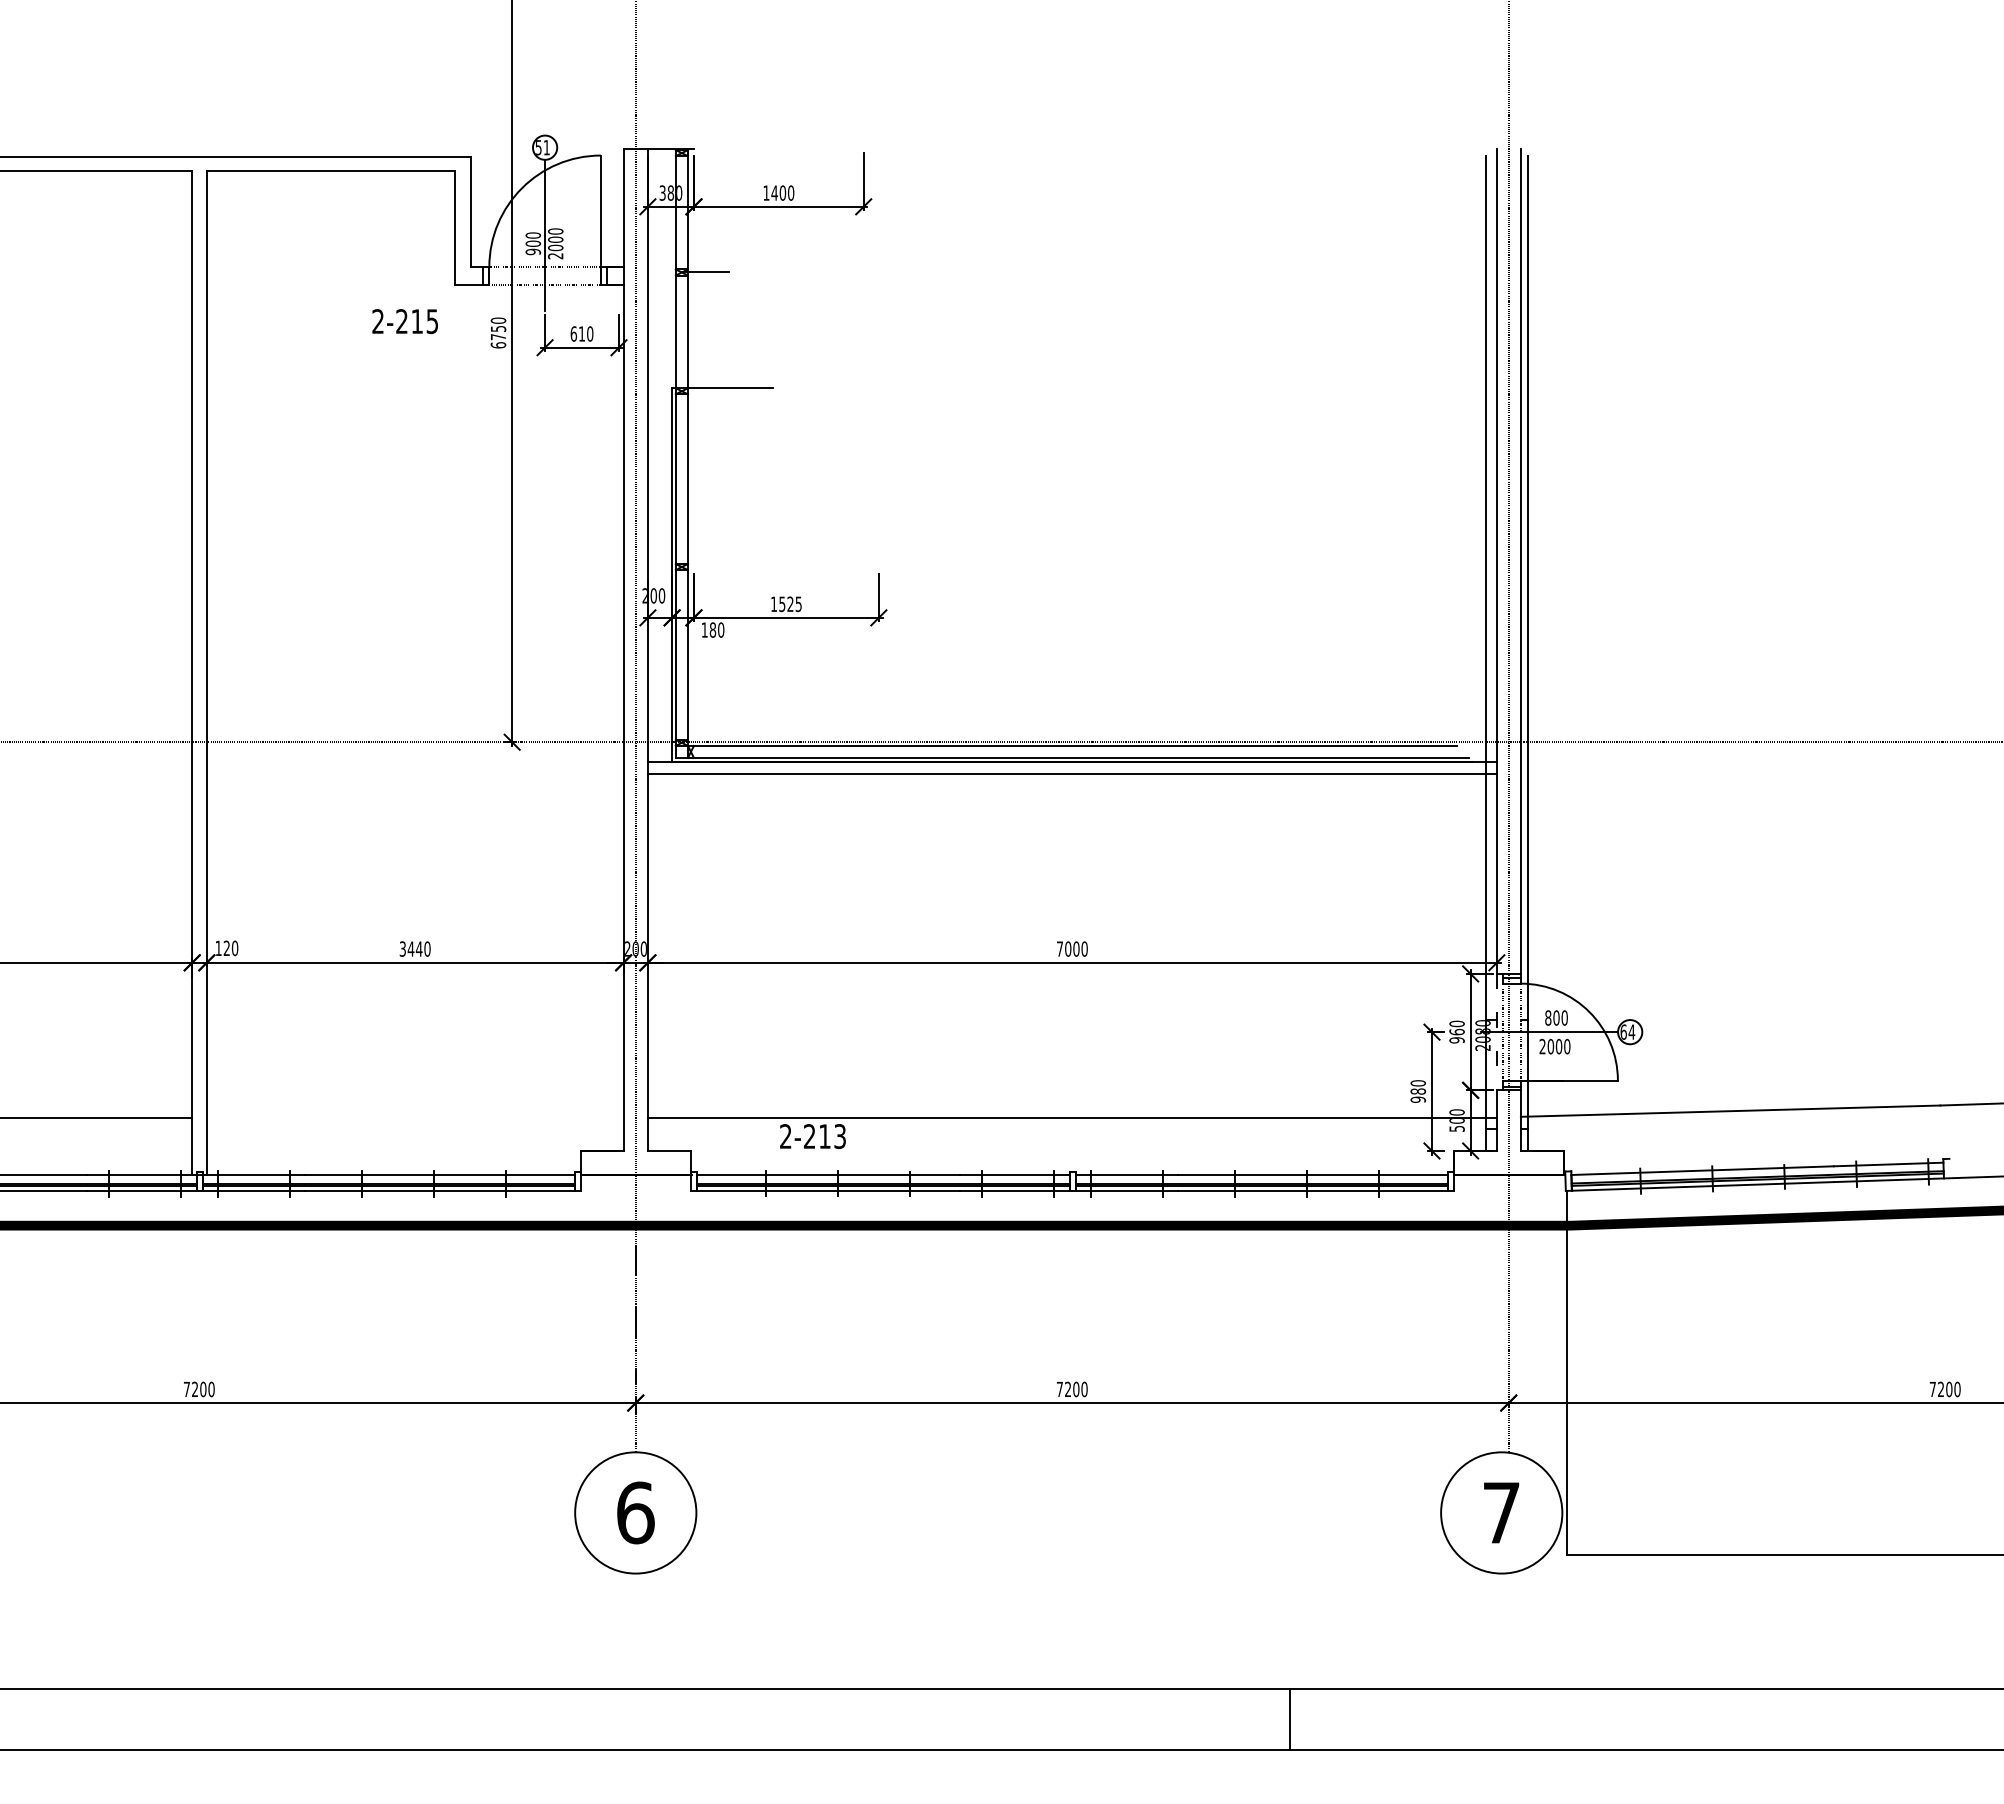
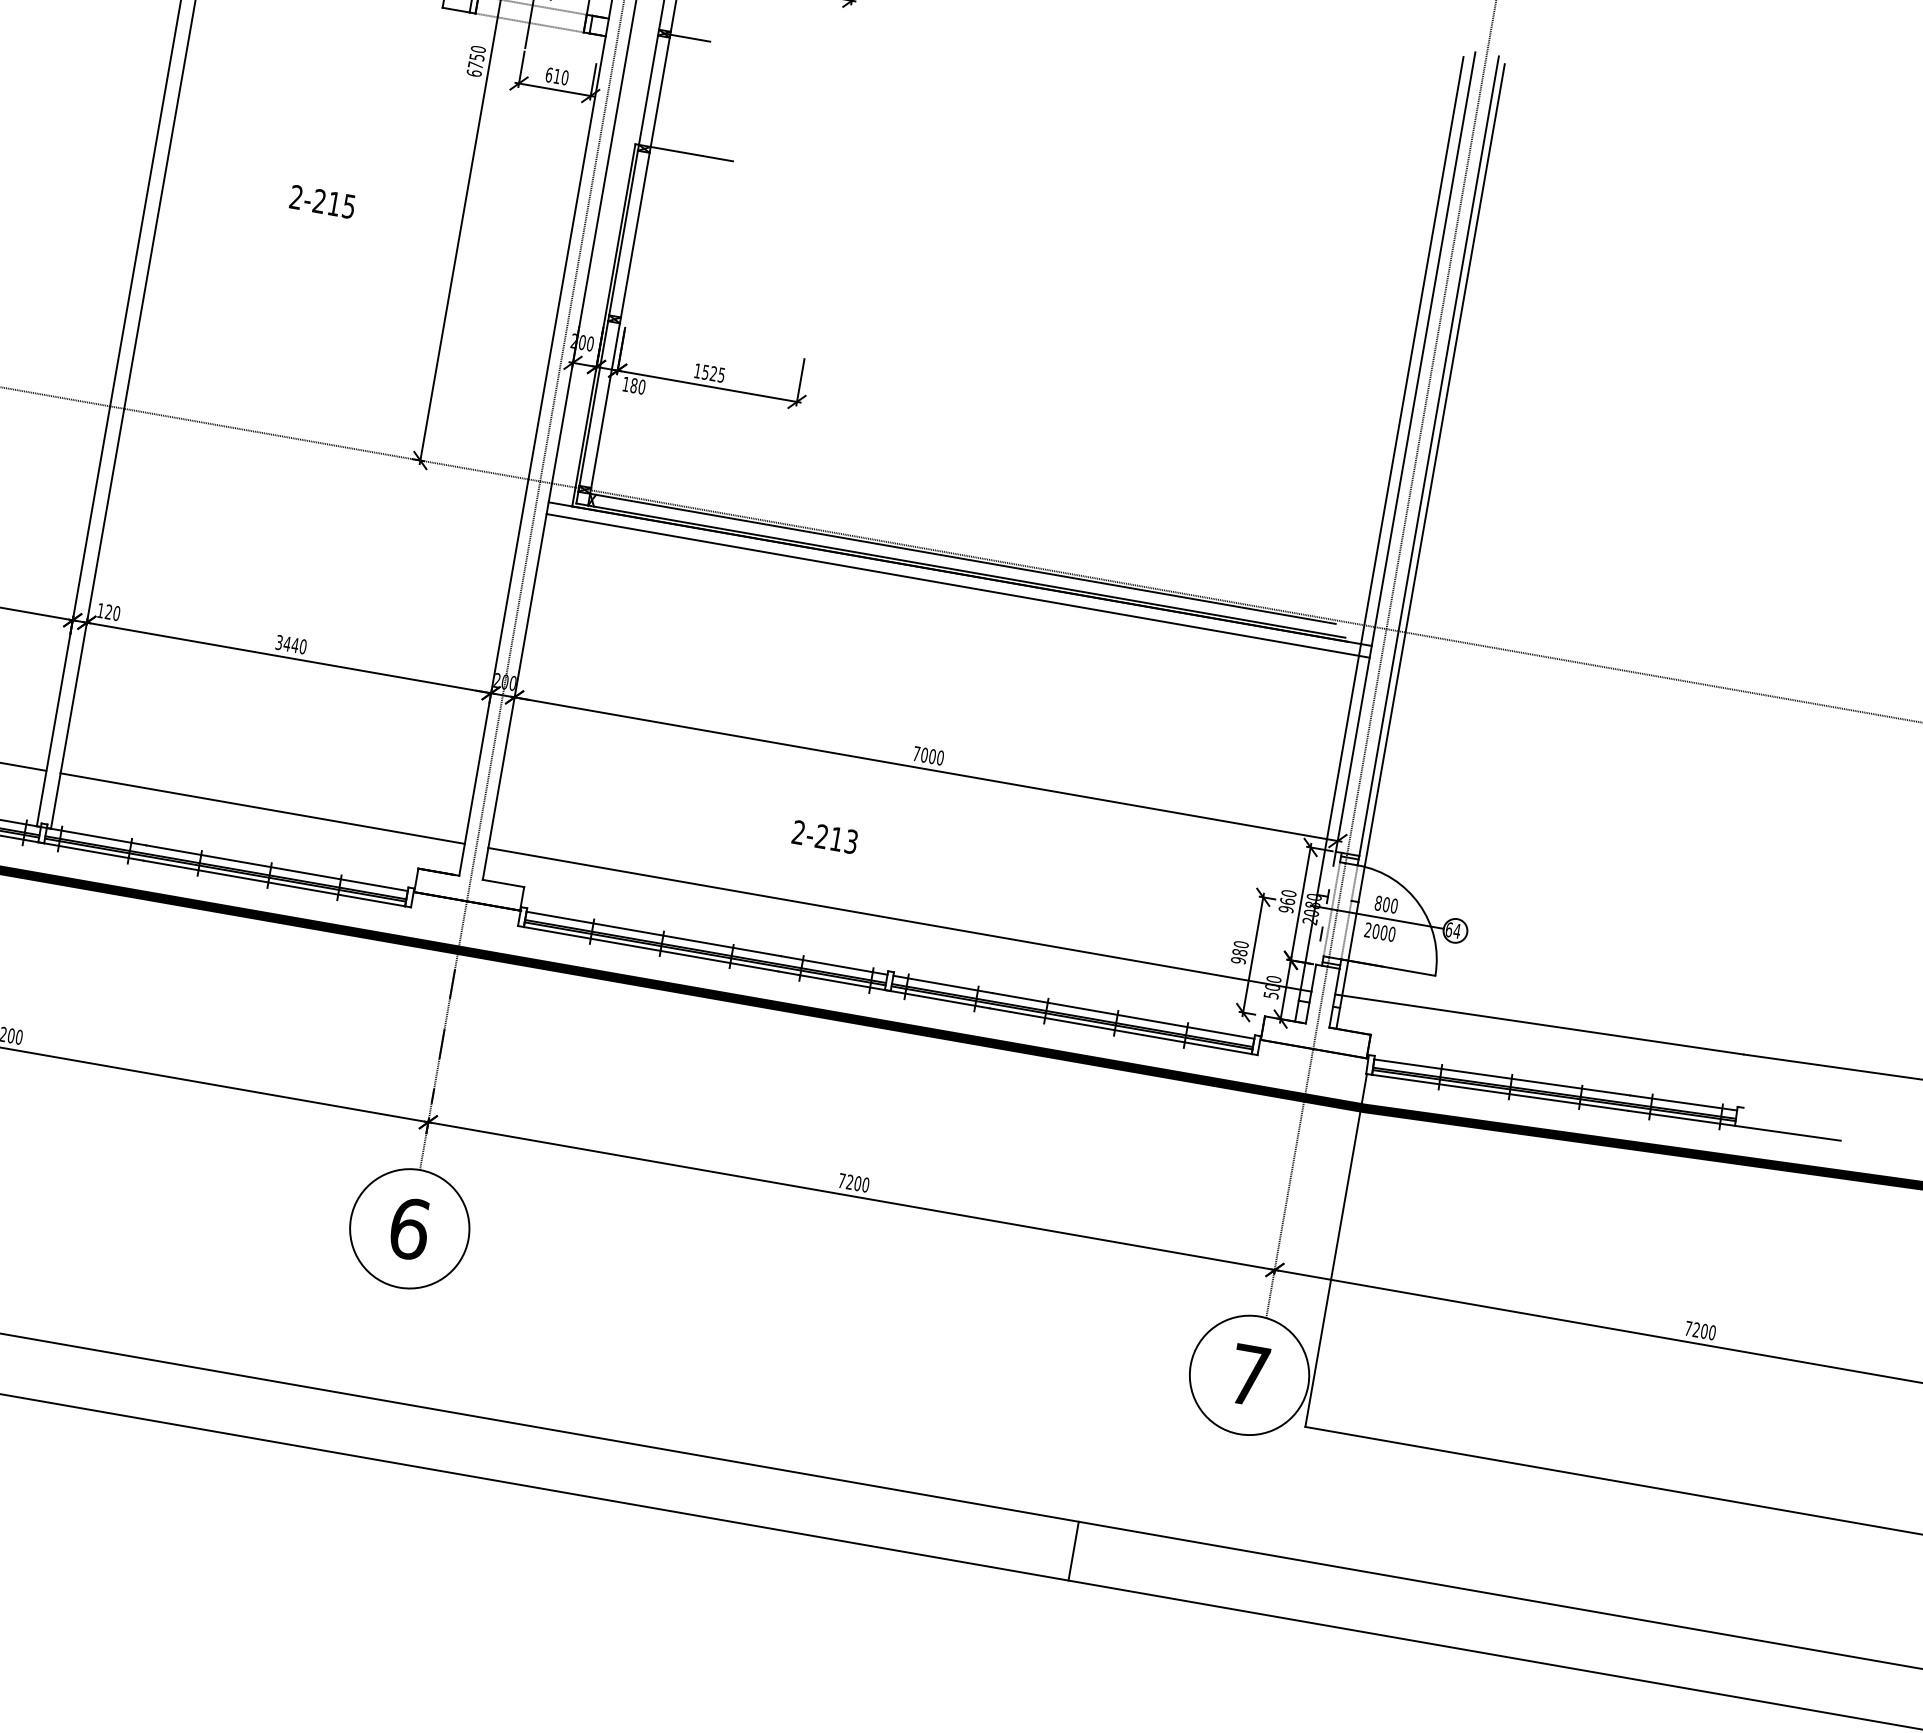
text: (404, 321) -> (321, 201), moved
line: (414, 1118) -> (261, 808), added
text: (812, 1136) -> (824, 837), moved
line: (1290, 1719) -> (1073, 1551), moved

